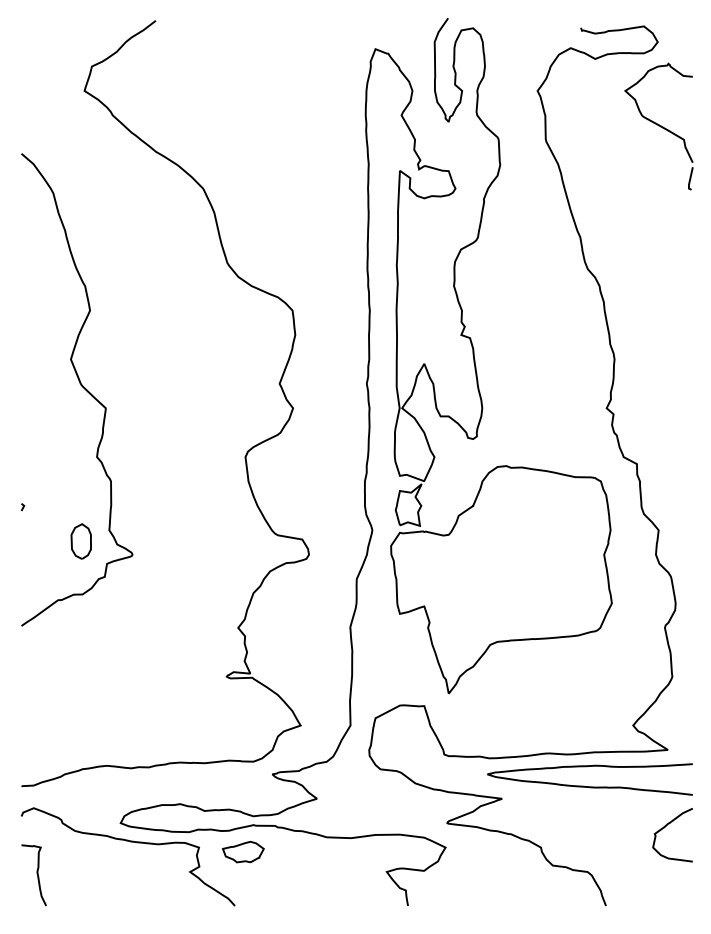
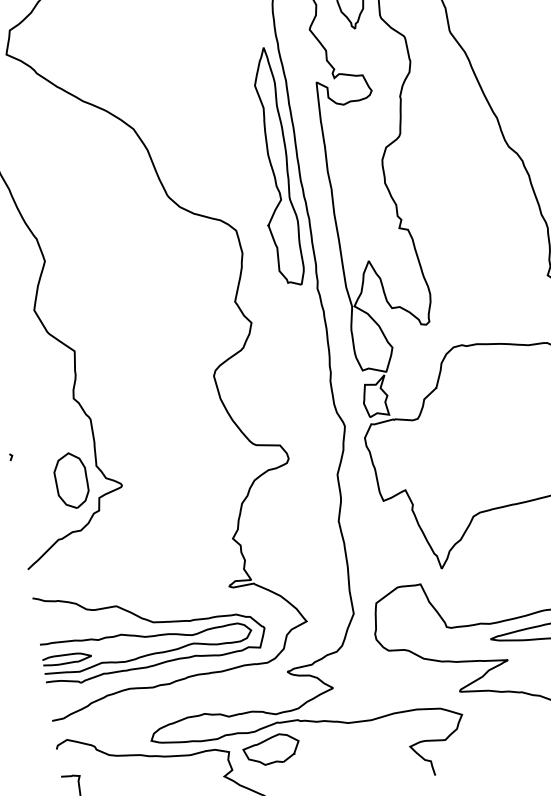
part: (341, 251) -> (273, 167), added
part: (81, 541) -> (71, 480), size x1.67
part: (138, 703) -> (150, 625), added
part: (243, 851) -> (271, 749), size x1.43

